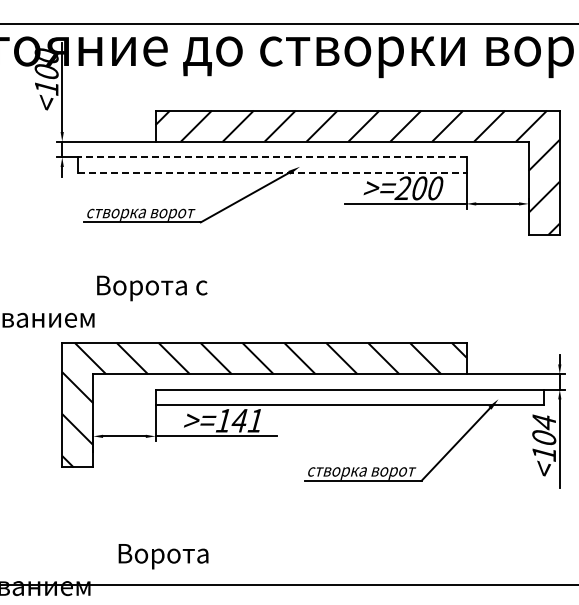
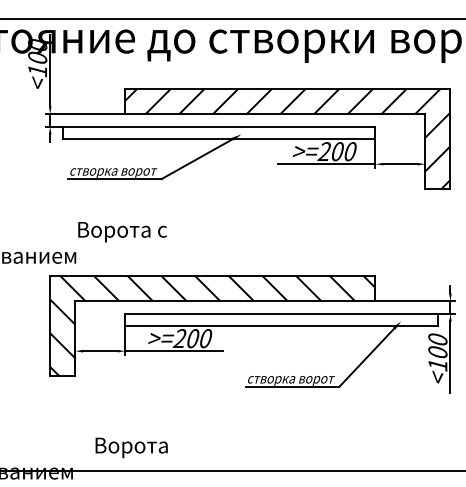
line: (271, 157) -> (218, 126), dashed -> solid
line: (272, 172) -> (219, 138), dashed -> solid
text: (238, 420) -> (191, 338), >=141 -> >=200
text: (544, 422) -> (438, 340), <104 -> <100

